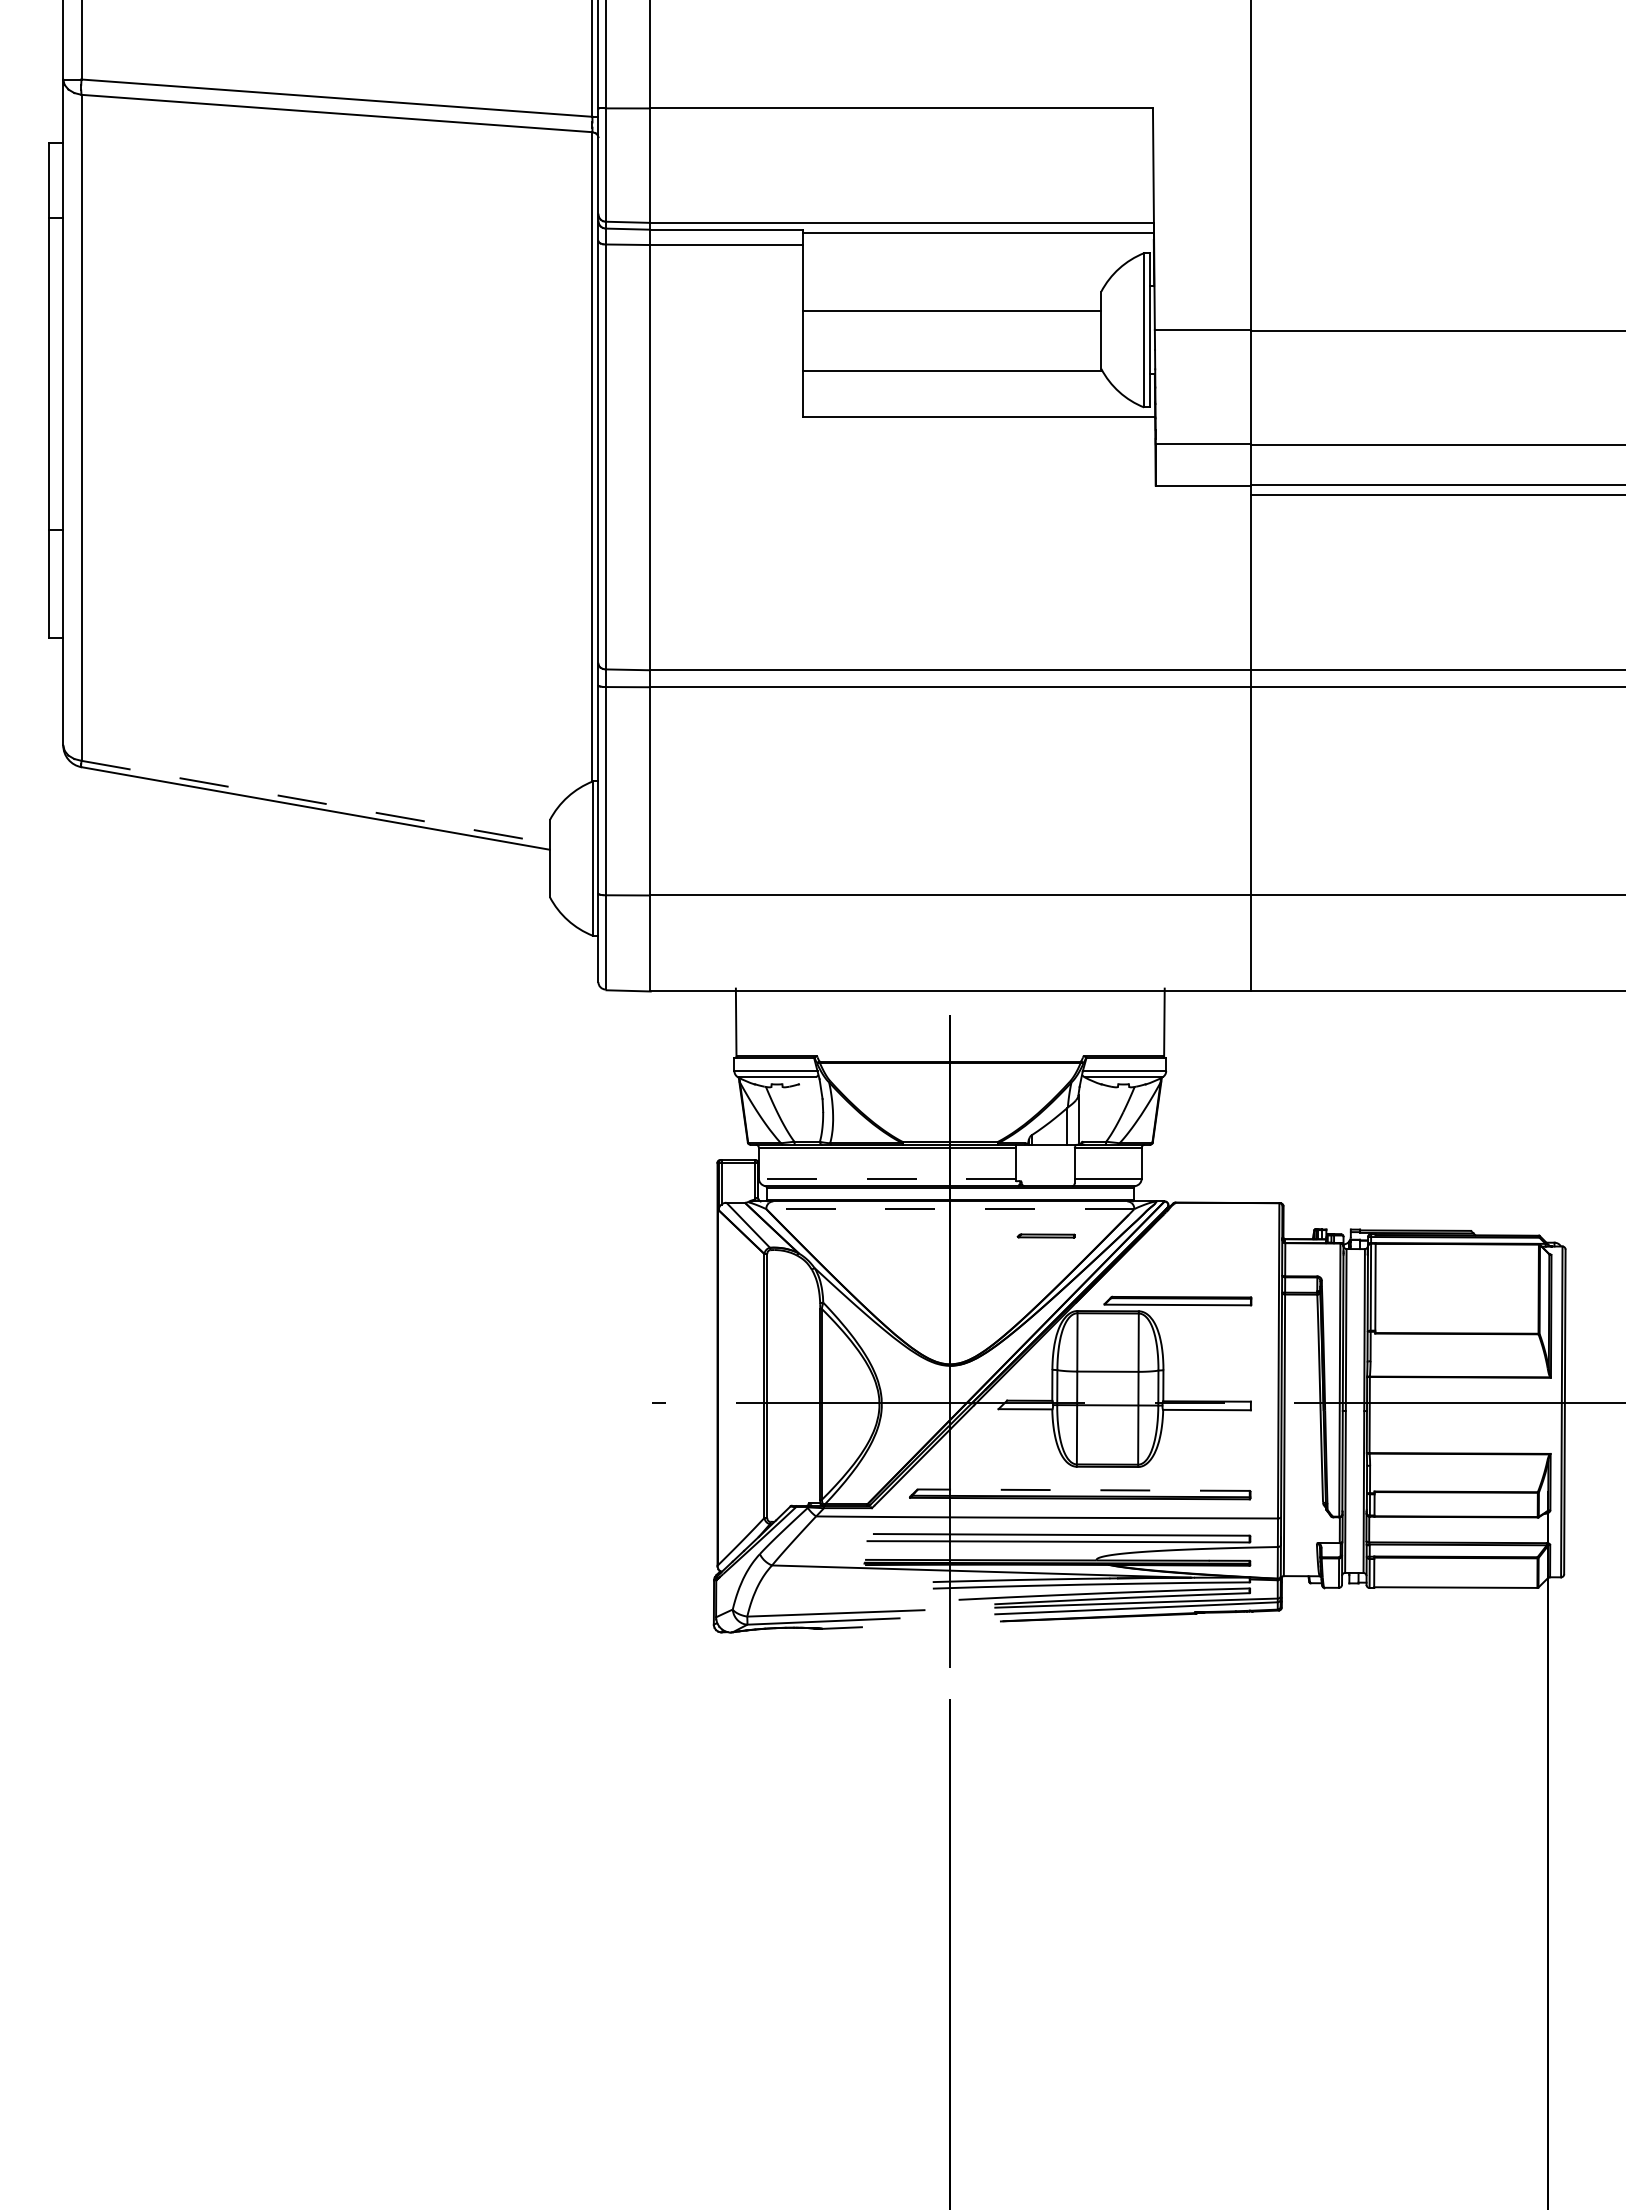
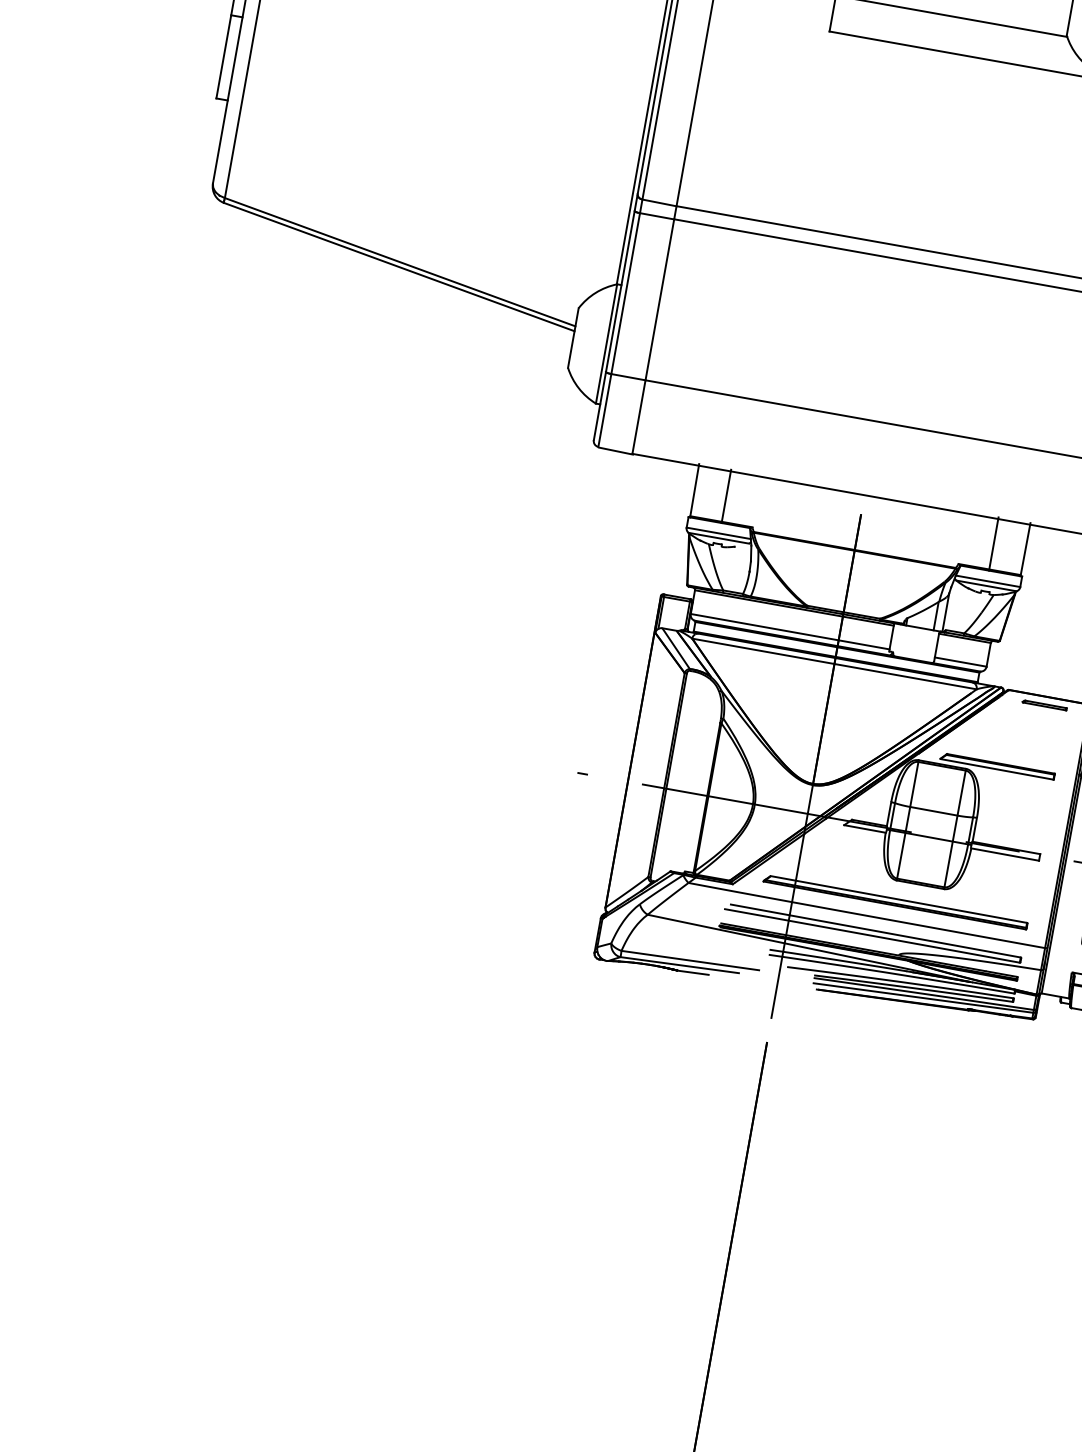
line: (315, 802) -> (399, 262), dashed -> solid
line: (777, 1022) -> (726, 496), added
line: (1123, 1022) -> (993, 543), added
line: (887, 1178) -> (790, 631), dashed -> solid
line: (949, 1209) -> (833, 664), dashed -> solid
part: (1045, 1235) -> (1044, 704), moved
line: (1083, 1490) -> (898, 899), dashed -> solid

